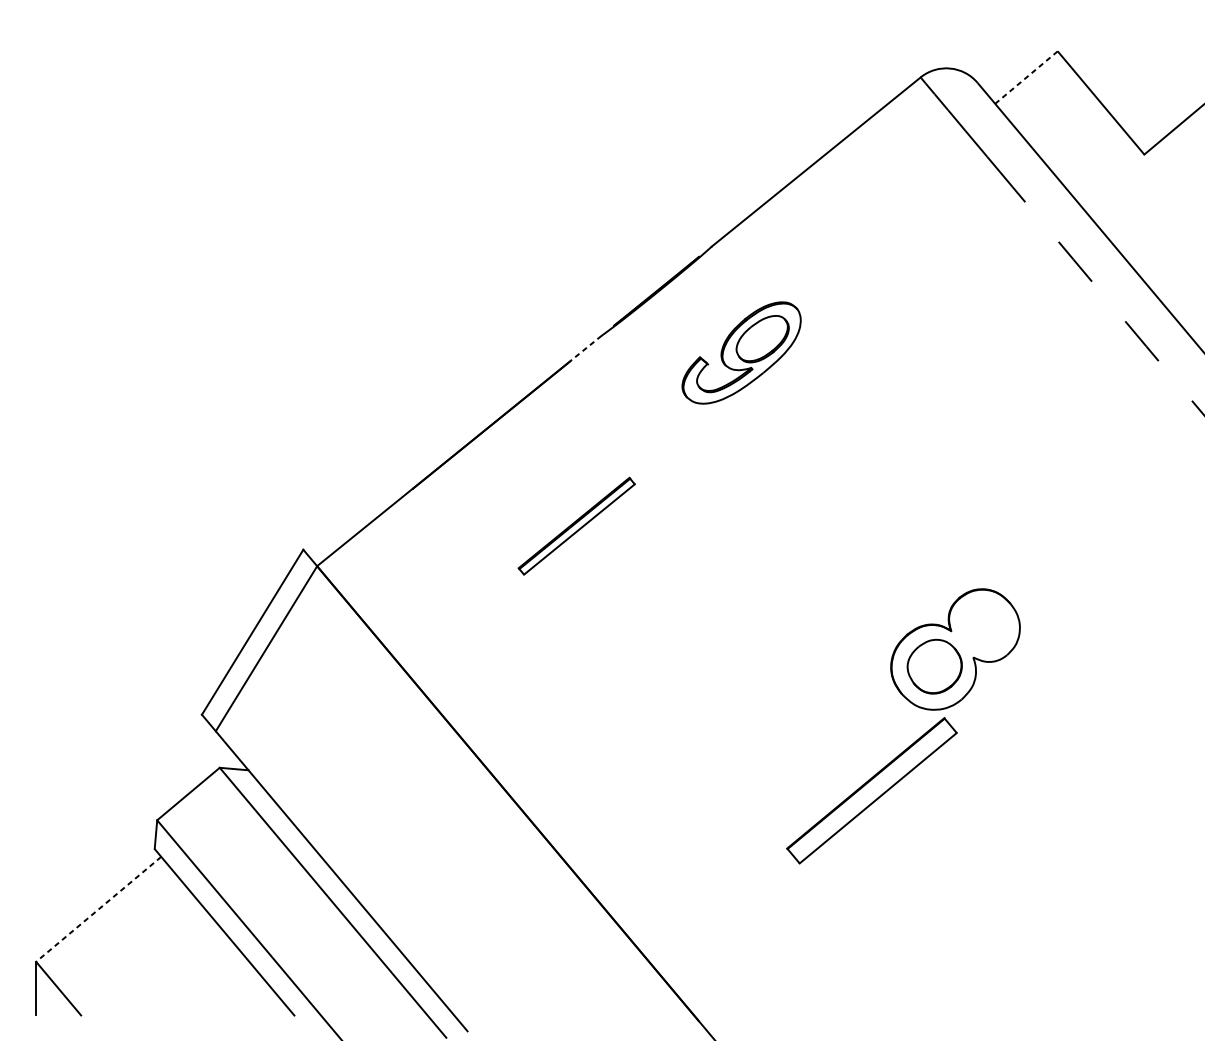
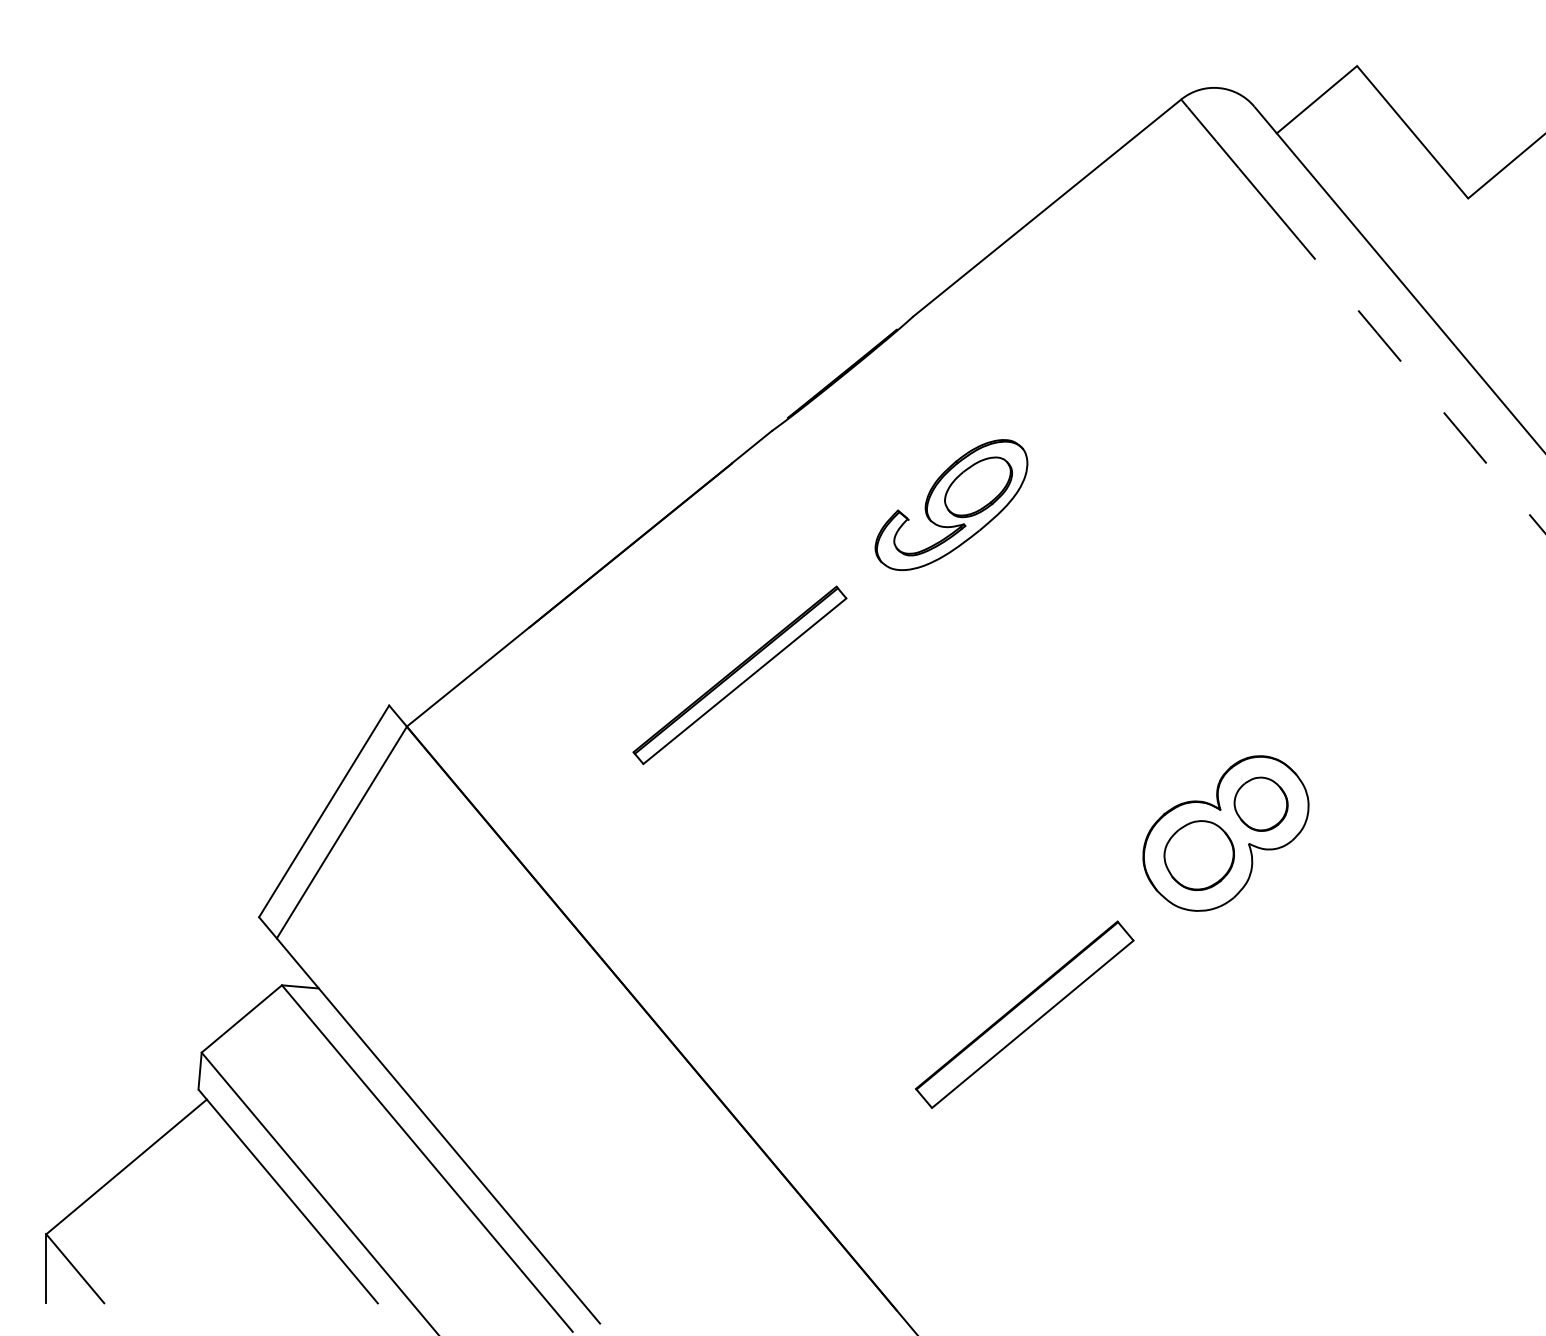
line: (1026, 78) -> (1316, 100), dashed -> solid
line: (585, 348) -> (751, 447), dashed -> solid
part: (741, 352) -> (951, 504), moved
part: (576, 526) -> (739, 675), size x1.43
part: (982, 626) -> (1260, 803), added
part: (871, 790) -> (1024, 1014), moved
line: (98, 909) -> (126, 1166), dashed -> solid

